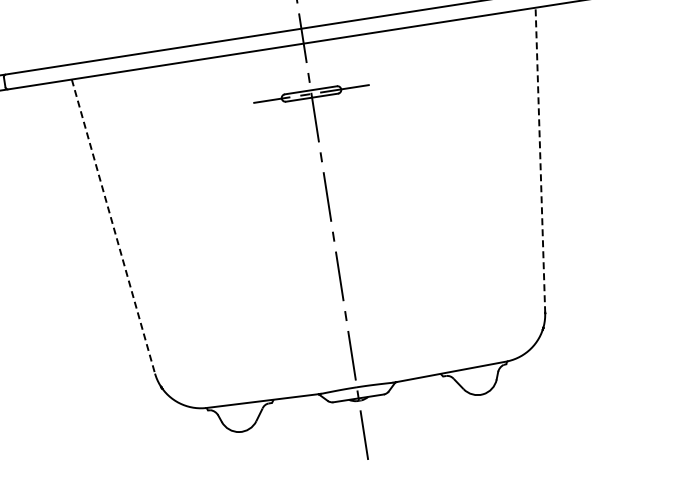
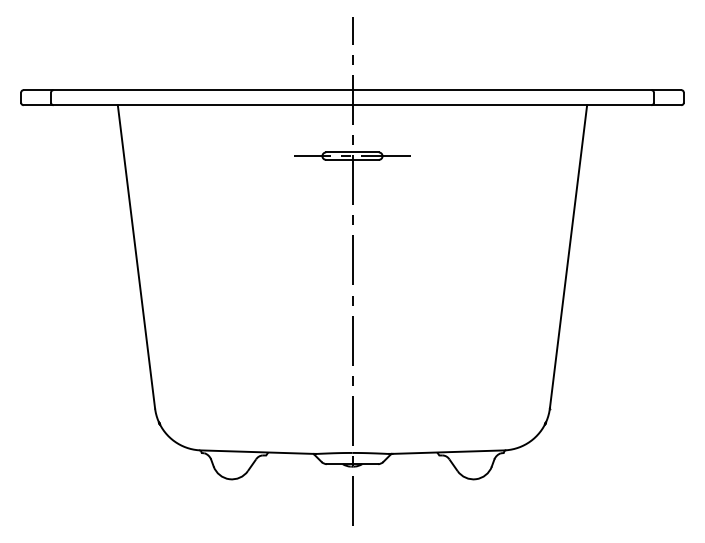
line: (540, 160) -> (568, 256), dashed -> solid
line: (113, 226) -> (136, 256), dashed -> solid

